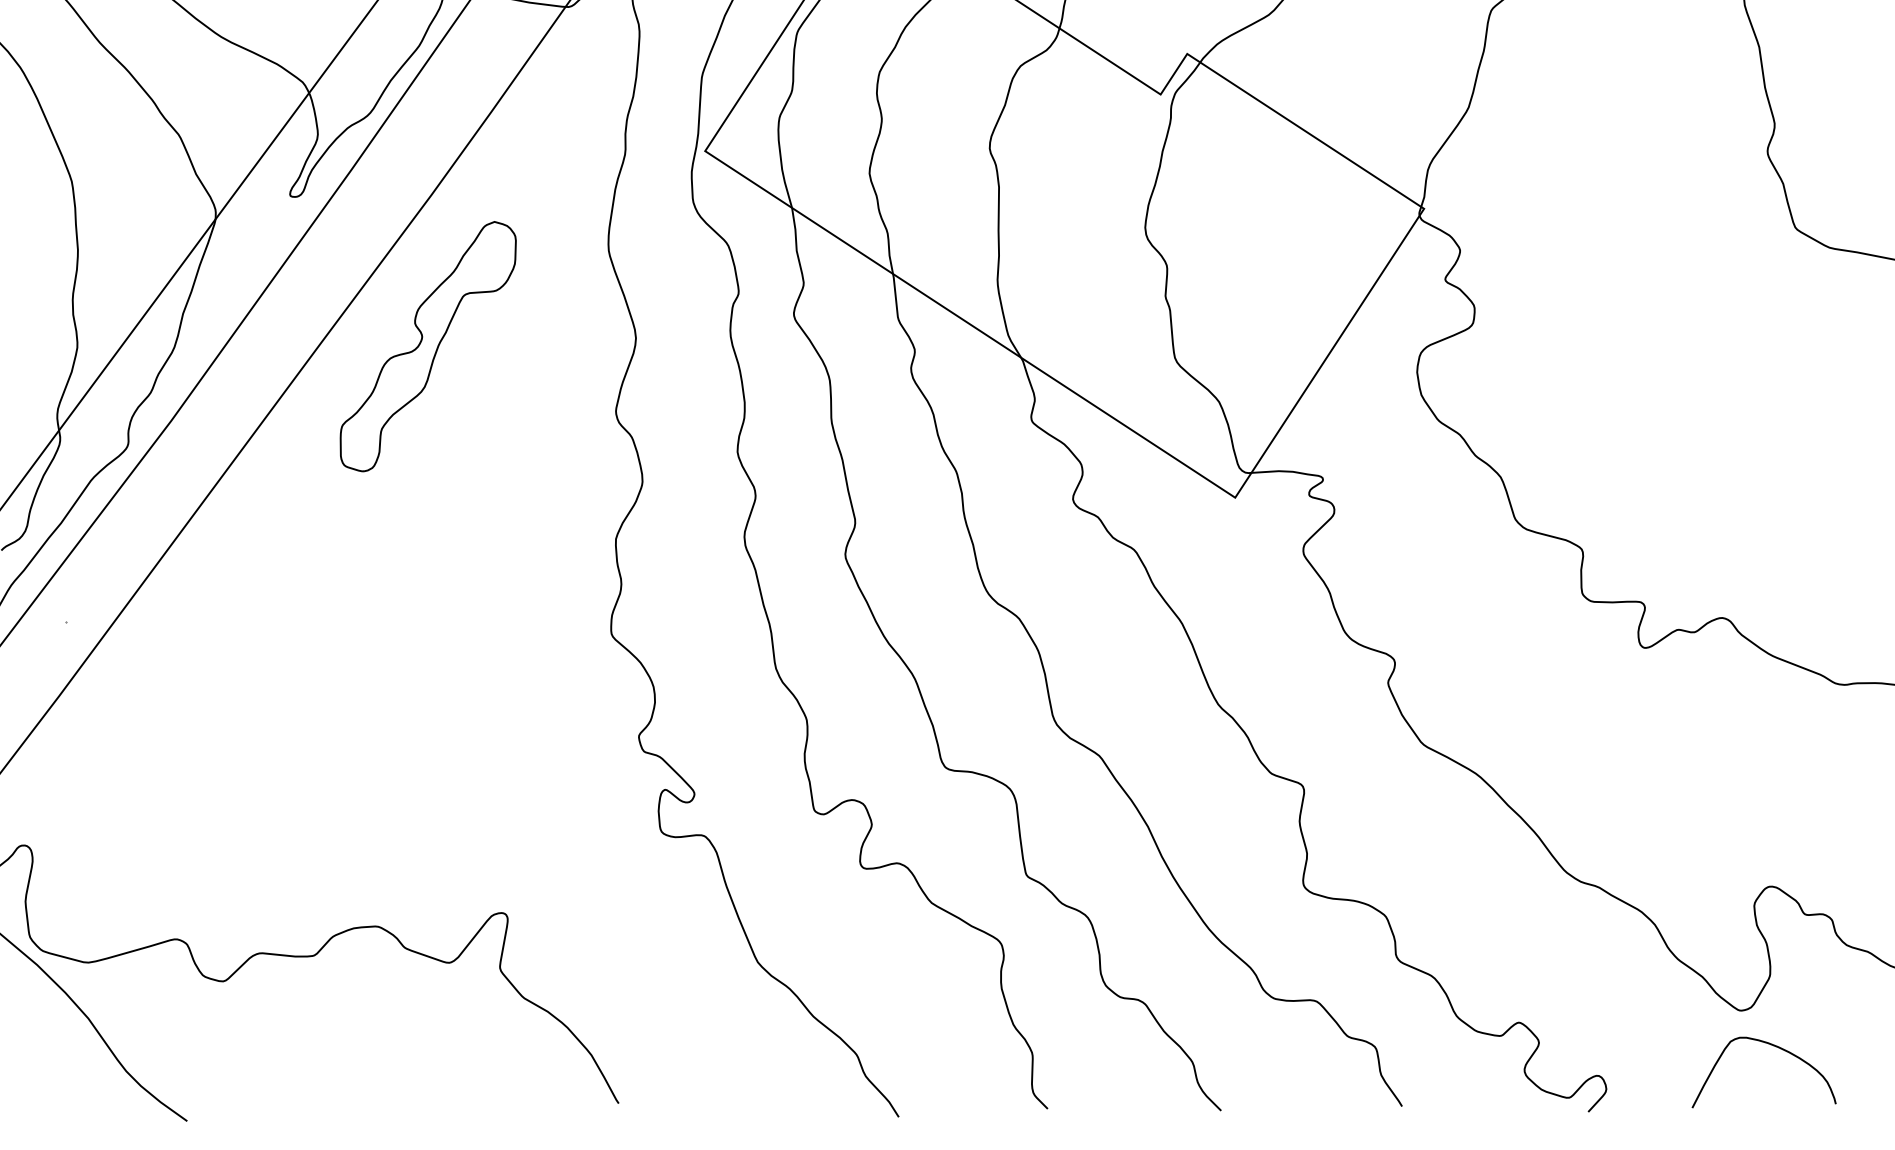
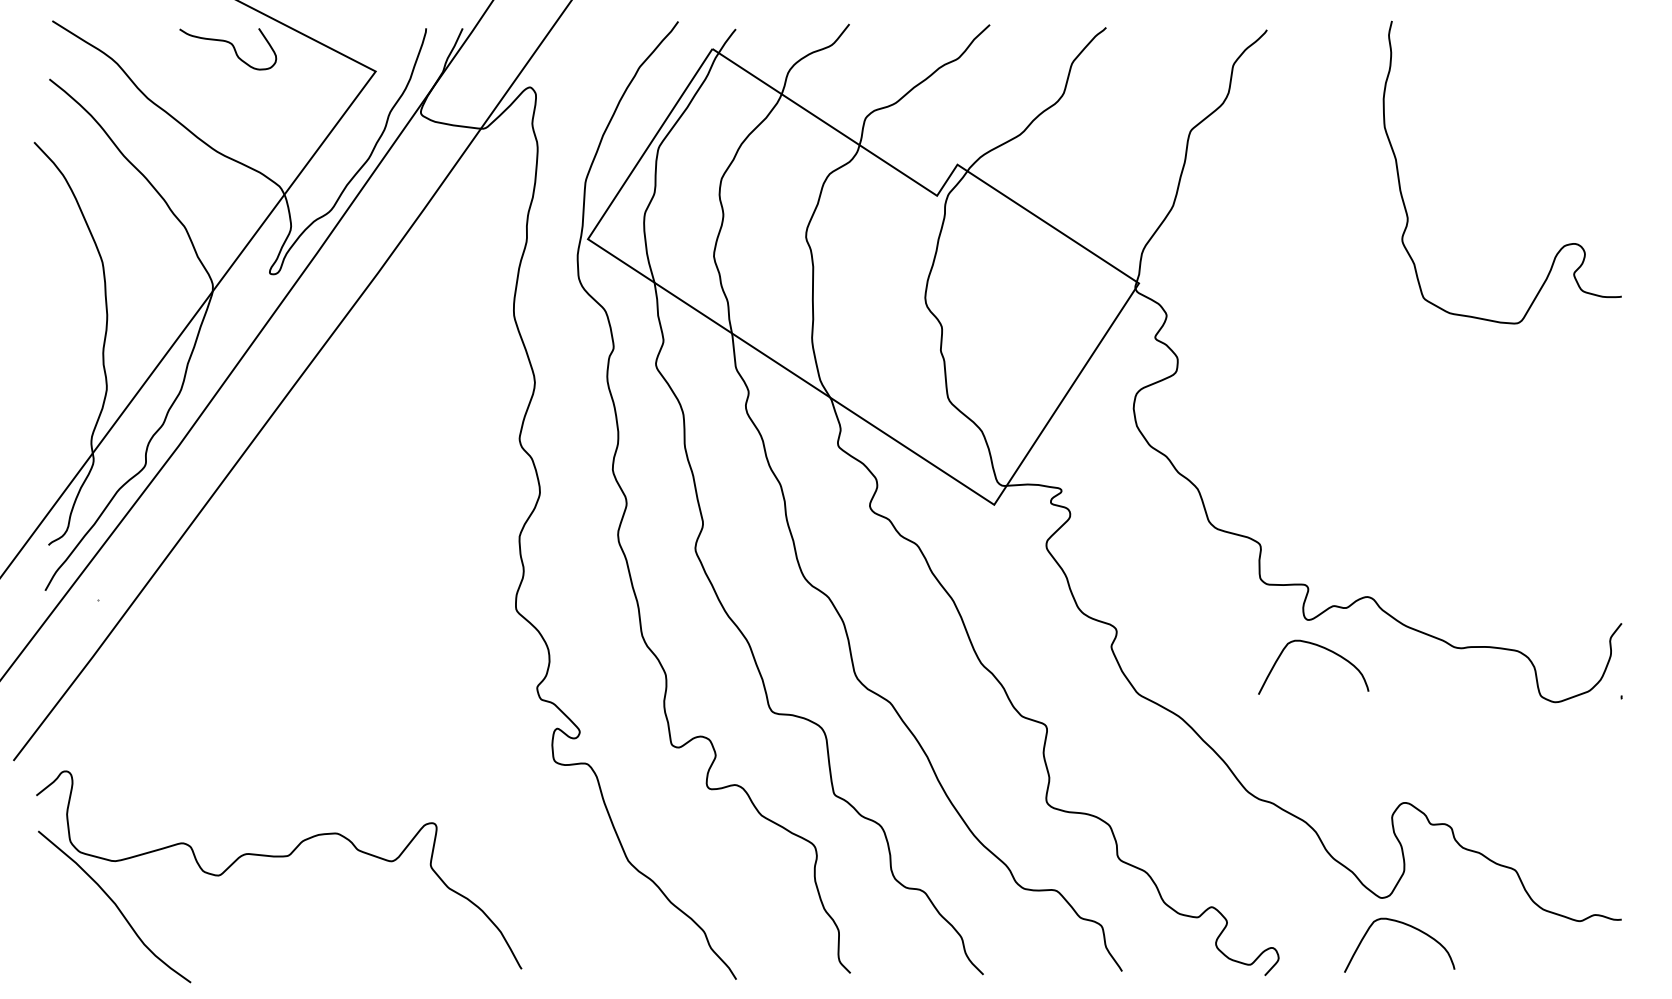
part: (427, 345) -> (375, 388), removed
curve: (1663, 685) -> (1322, 648), added

